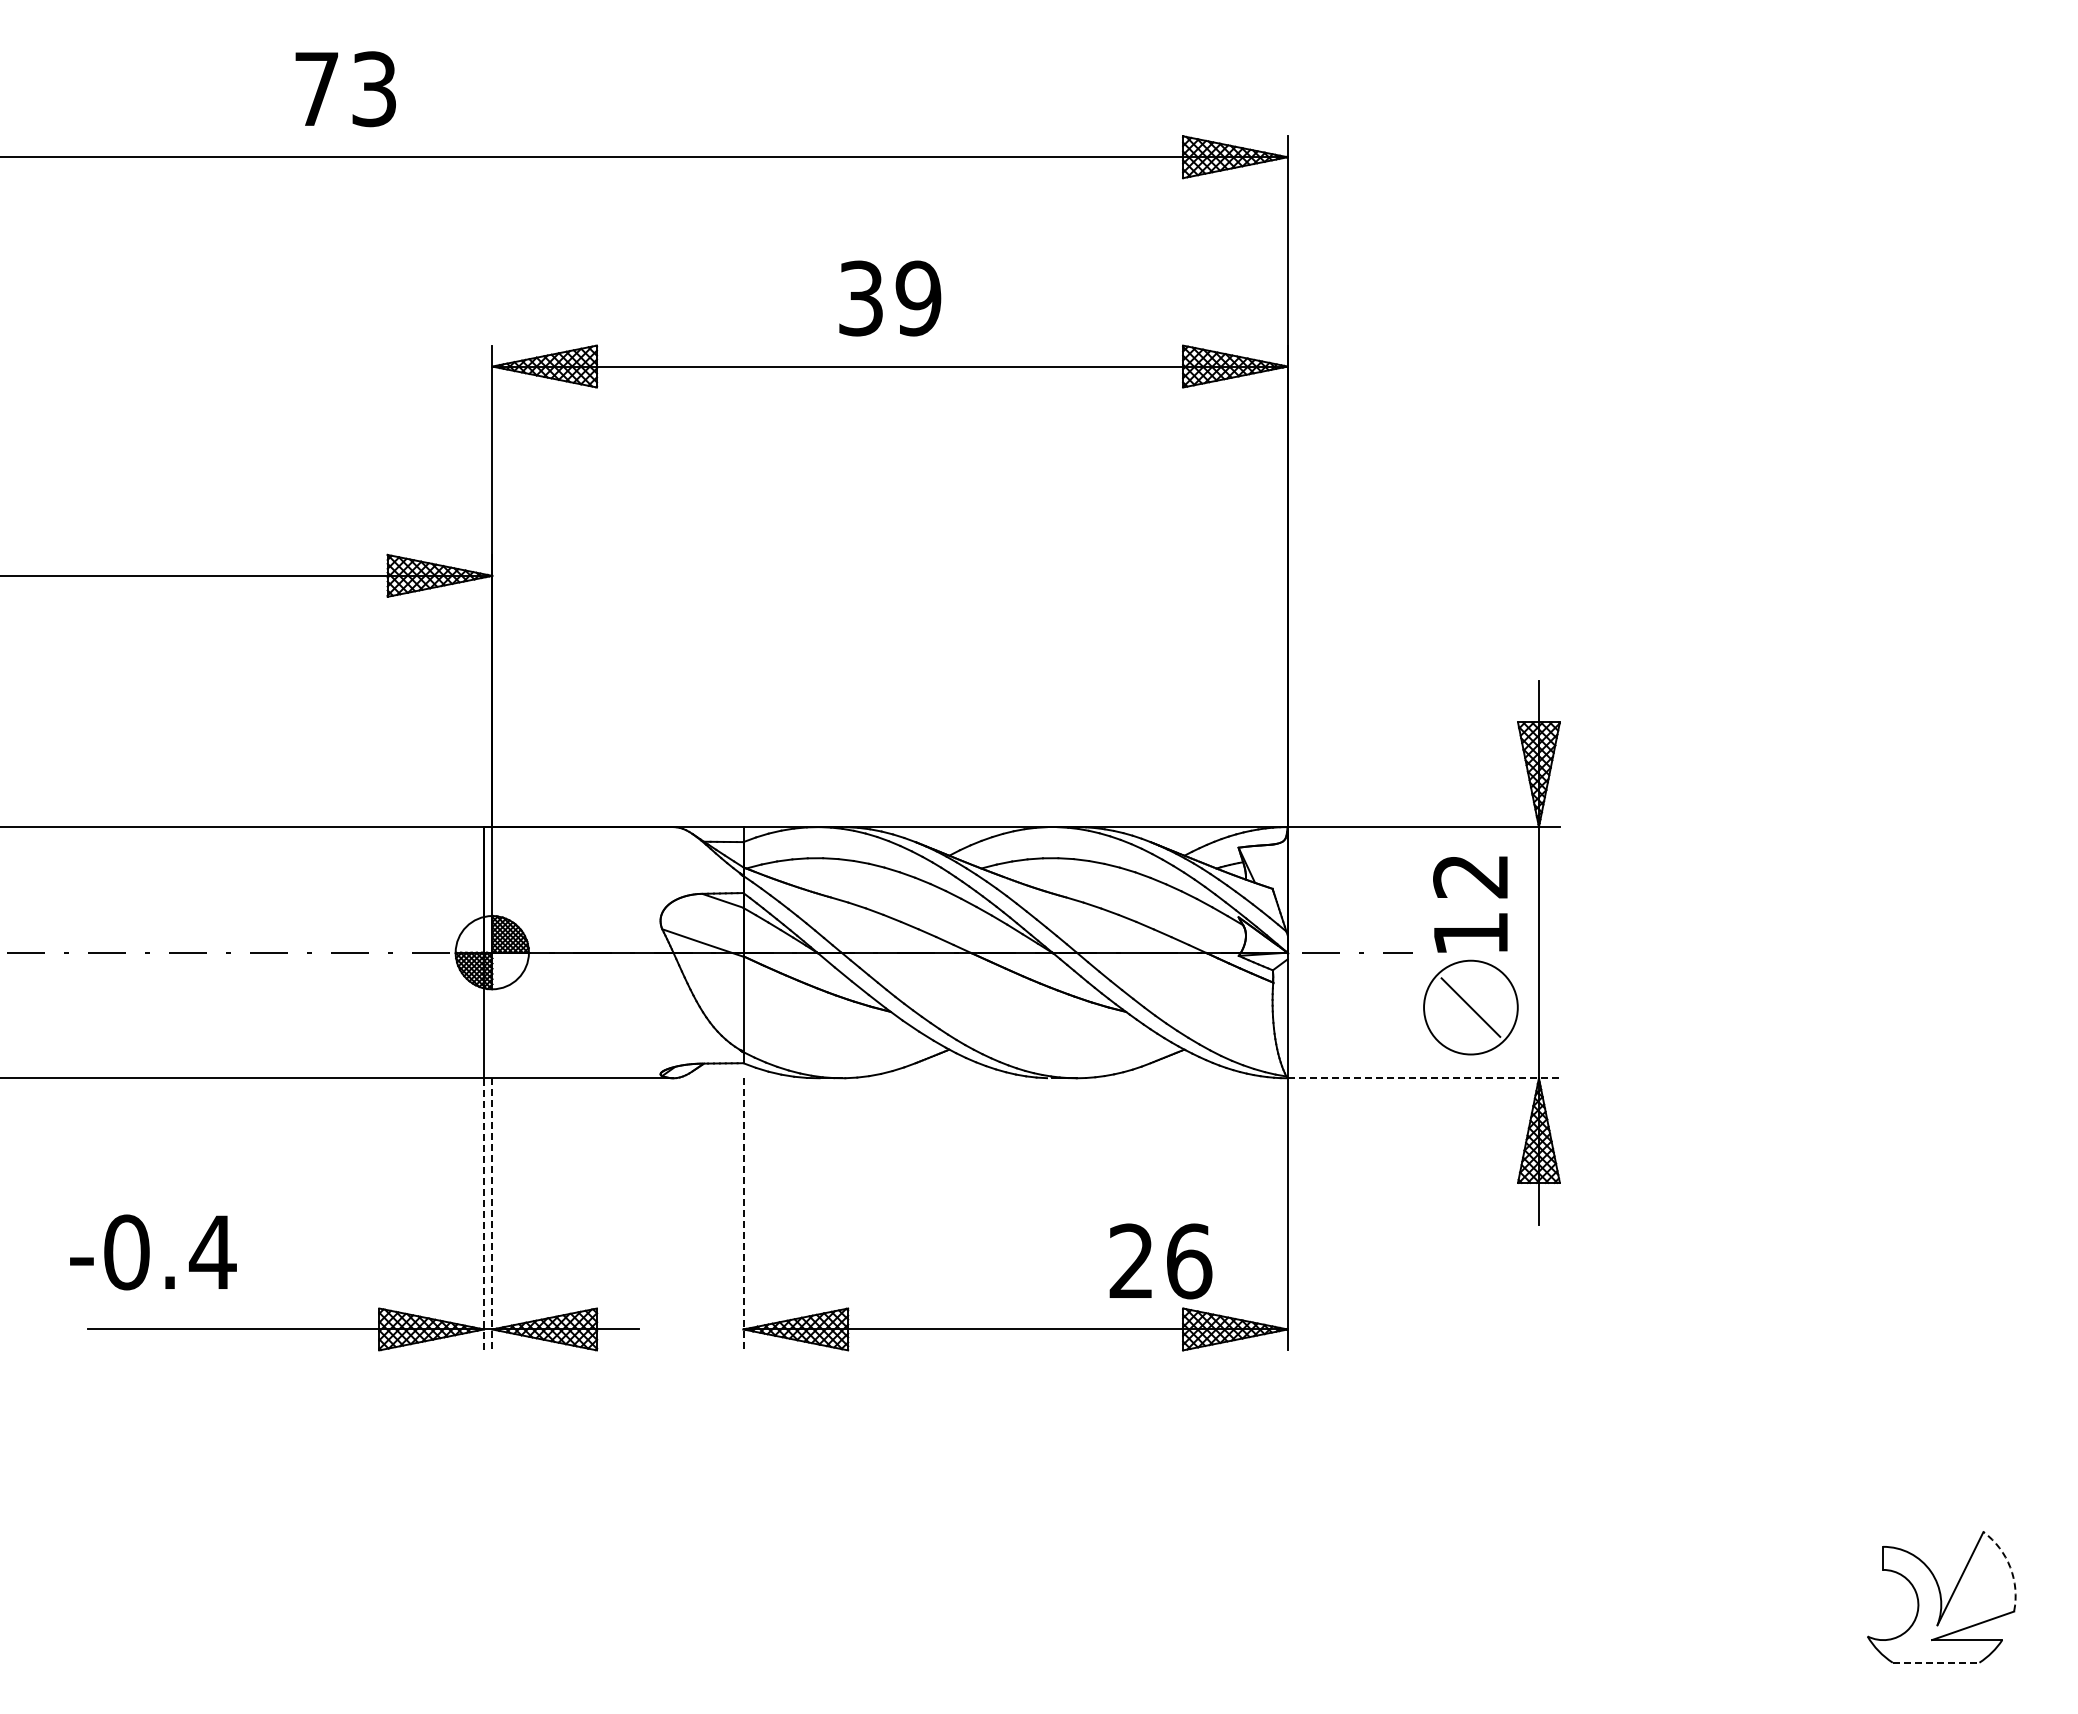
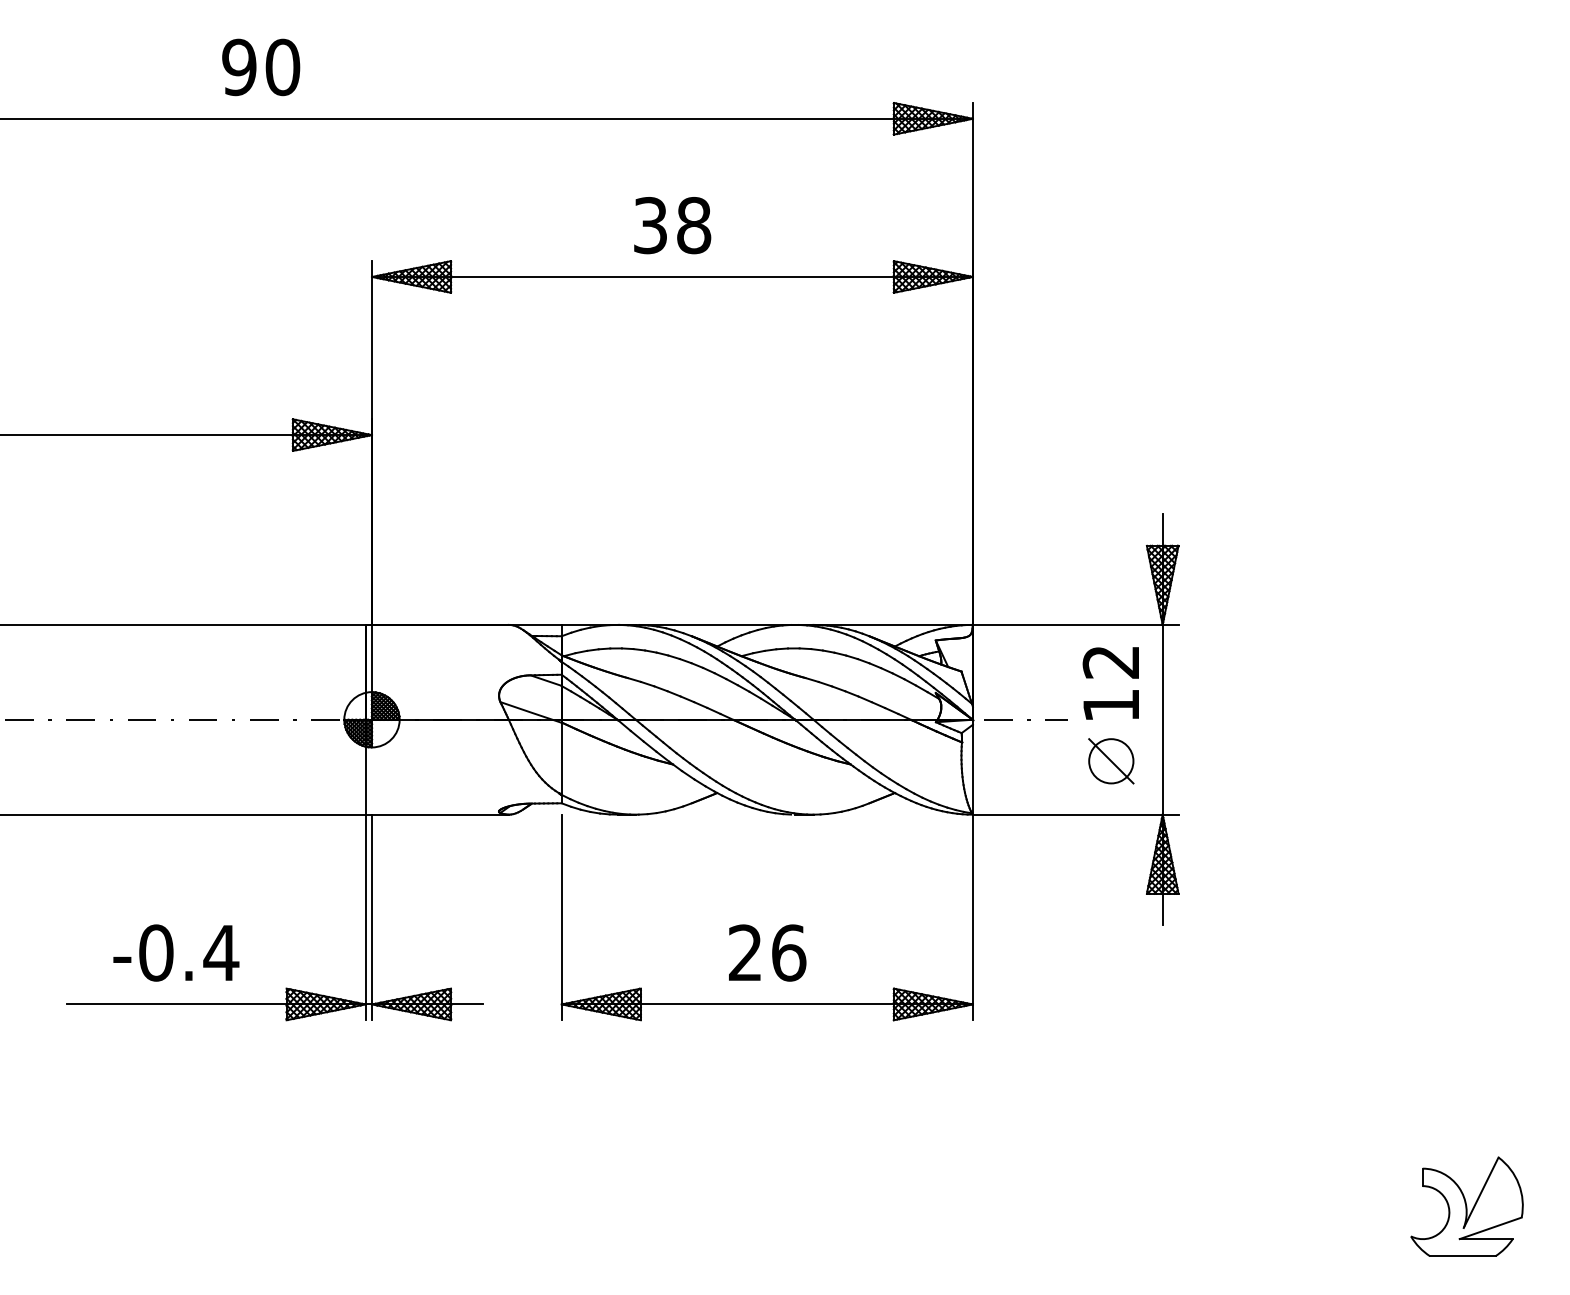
text: (345, 89) -> (261, 67), 73 -> 90
text: (918, 298) -> (693, 225), 39 -> 38
circle: (1470, 1007) -> (1110, 761), size x0.62
line: (1424, 1078) -> (1076, 814), dashed -> solid
line: (483, 1213) -> (365, 916), dashed -> solid
line: (492, 1214) -> (372, 917), dashed -> solid
line: (743, 1214) -> (561, 917), dashed -> solid
text: (153, 1252) -> (176, 953), moved
text: (1160, 1261) -> (767, 953), moved
arc: (2010, 1567) -> (1518, 1184), dashed -> solid
line: (1936, 1662) -> (1463, 1256), dashed -> solid

